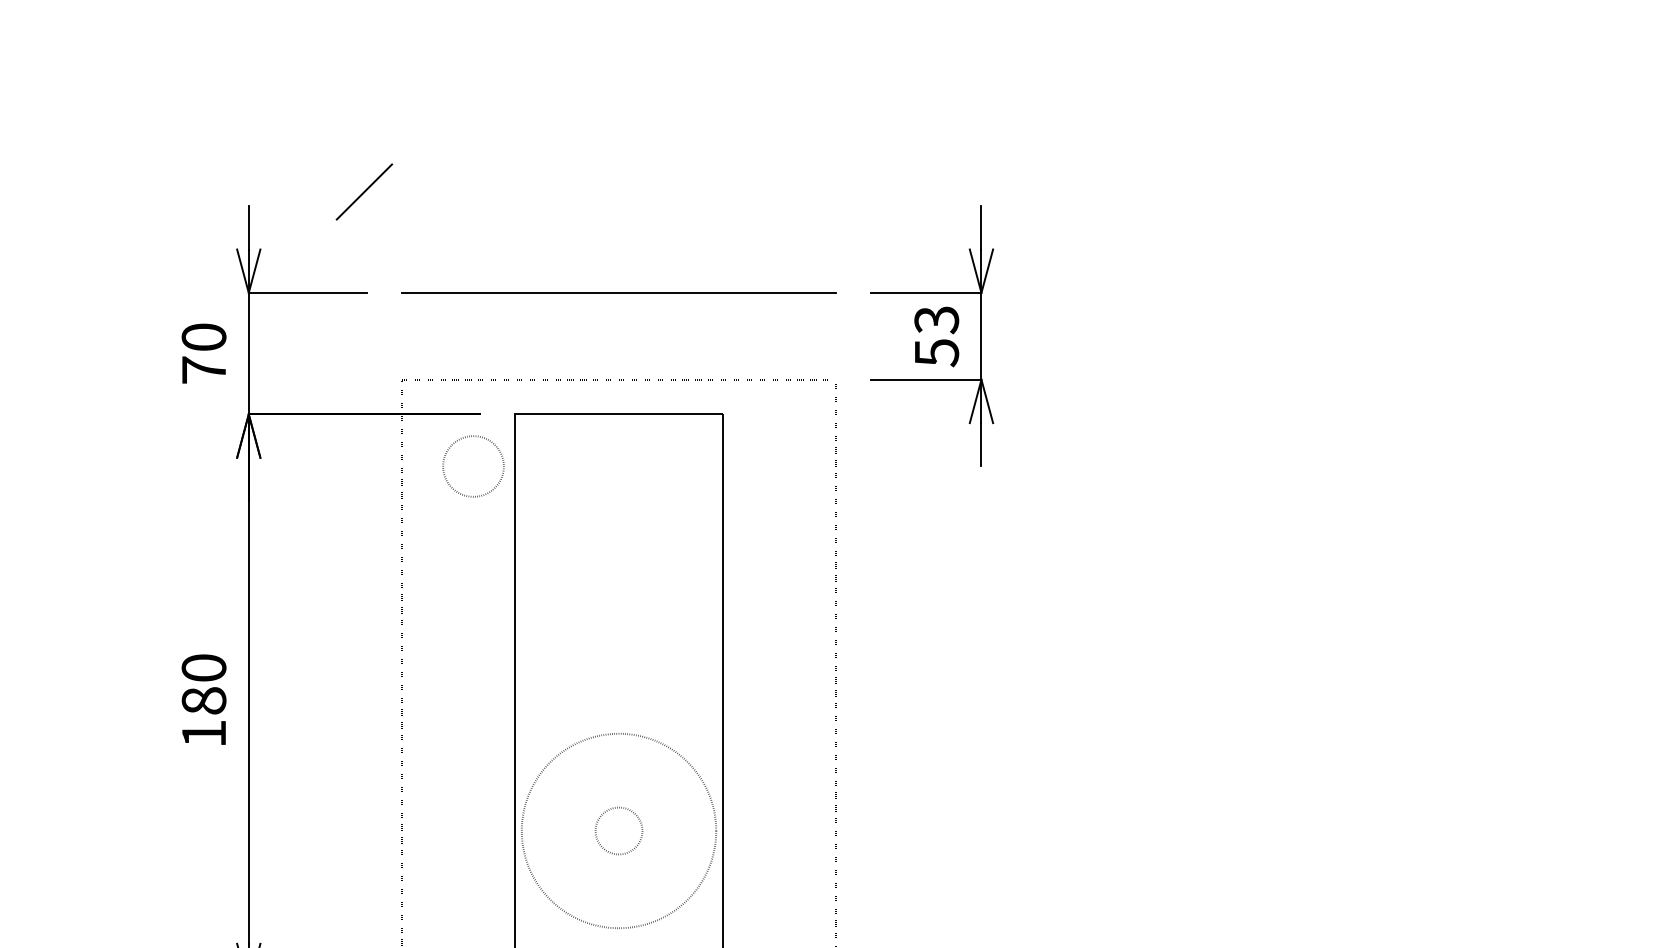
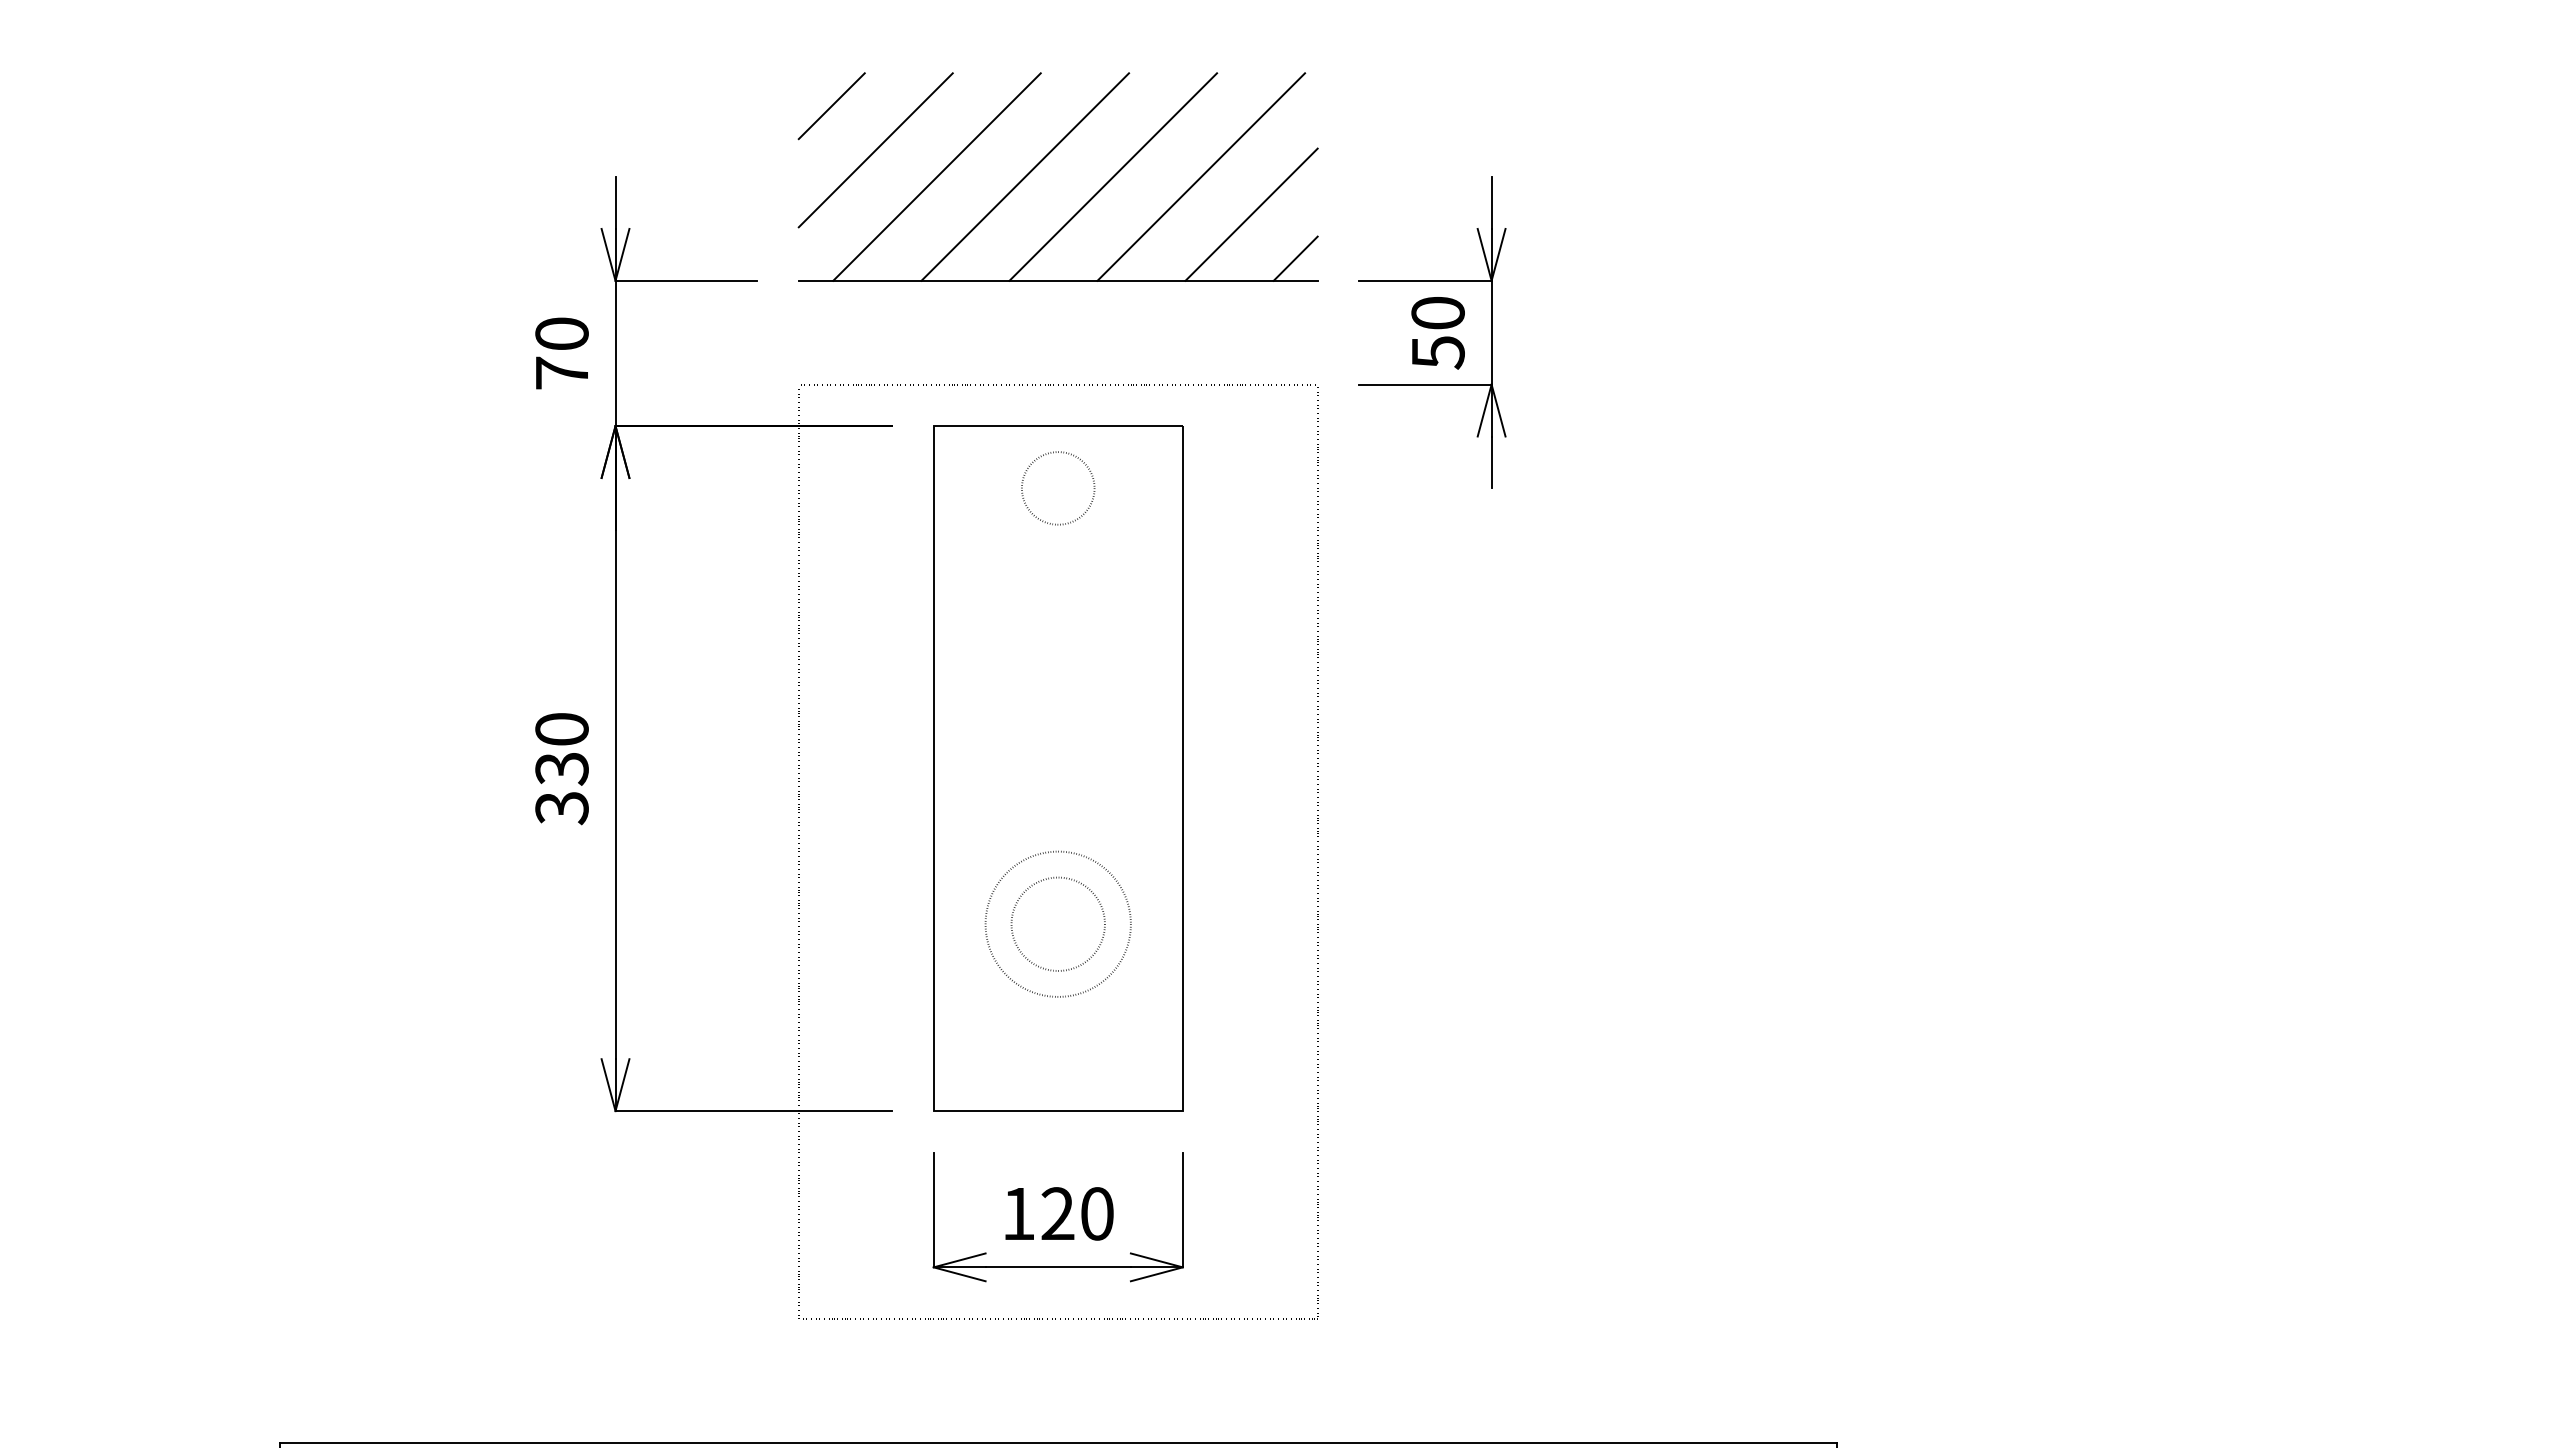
line: (466, 183) -> (875, 150), added
line: (364, 192) -> (831, 106), moved
line: (517, 205) -> (936, 176), added
line: (591, 205) -> (1025, 176), added
line: (665, 205) -> (1113, 176), added
line: (738, 205) -> (1201, 176), added
line: (780, 237) -> (1251, 214), added
line: (817, 274) -> (1295, 258), added
text: (936, 320) -> (1437, 313), 53 -> 50
circle: (473, 466) -> (1058, 488), moved
text: (203, 717) -> (561, 788), 180 -> 330
circle: (618, 830) -> (1057, 923), size x0.62
circle: (618, 830) -> (1057, 923), size x1.67

